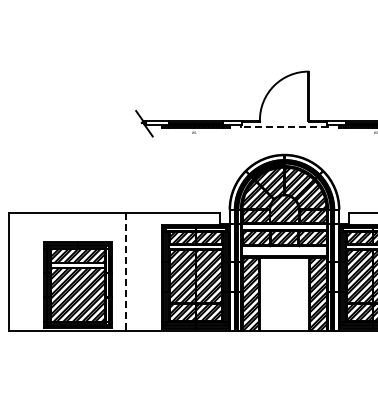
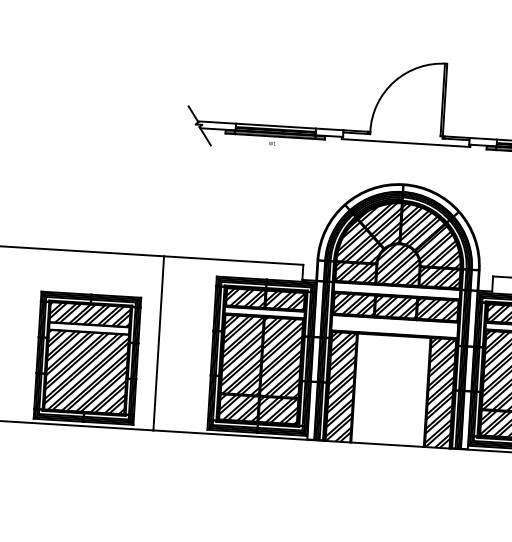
line: (284, 126) -> (406, 142), dashed -> solid
line: (125, 272) -> (158, 343), dashed -> solid

